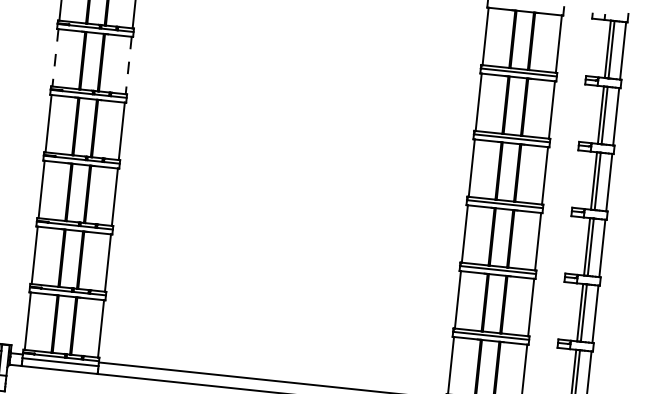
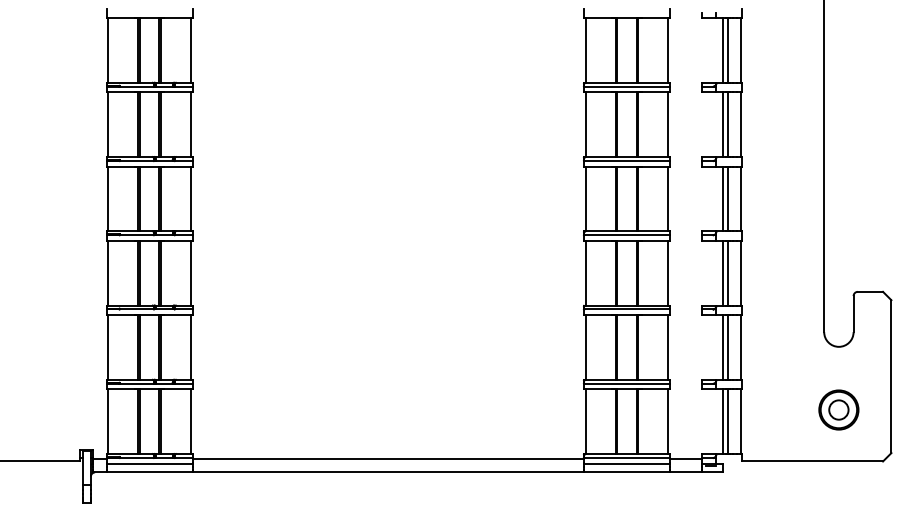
line: (55, 58) -> (108, 125), dashed -> solid
line: (128, 66) -> (190, 125), dashed -> solid

